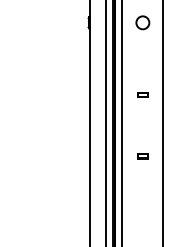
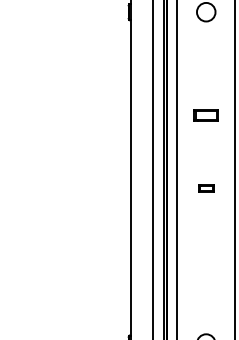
part: (142, 94) -> (205, 114), size x1.6
part: (142, 156) -> (205, 189), moved

